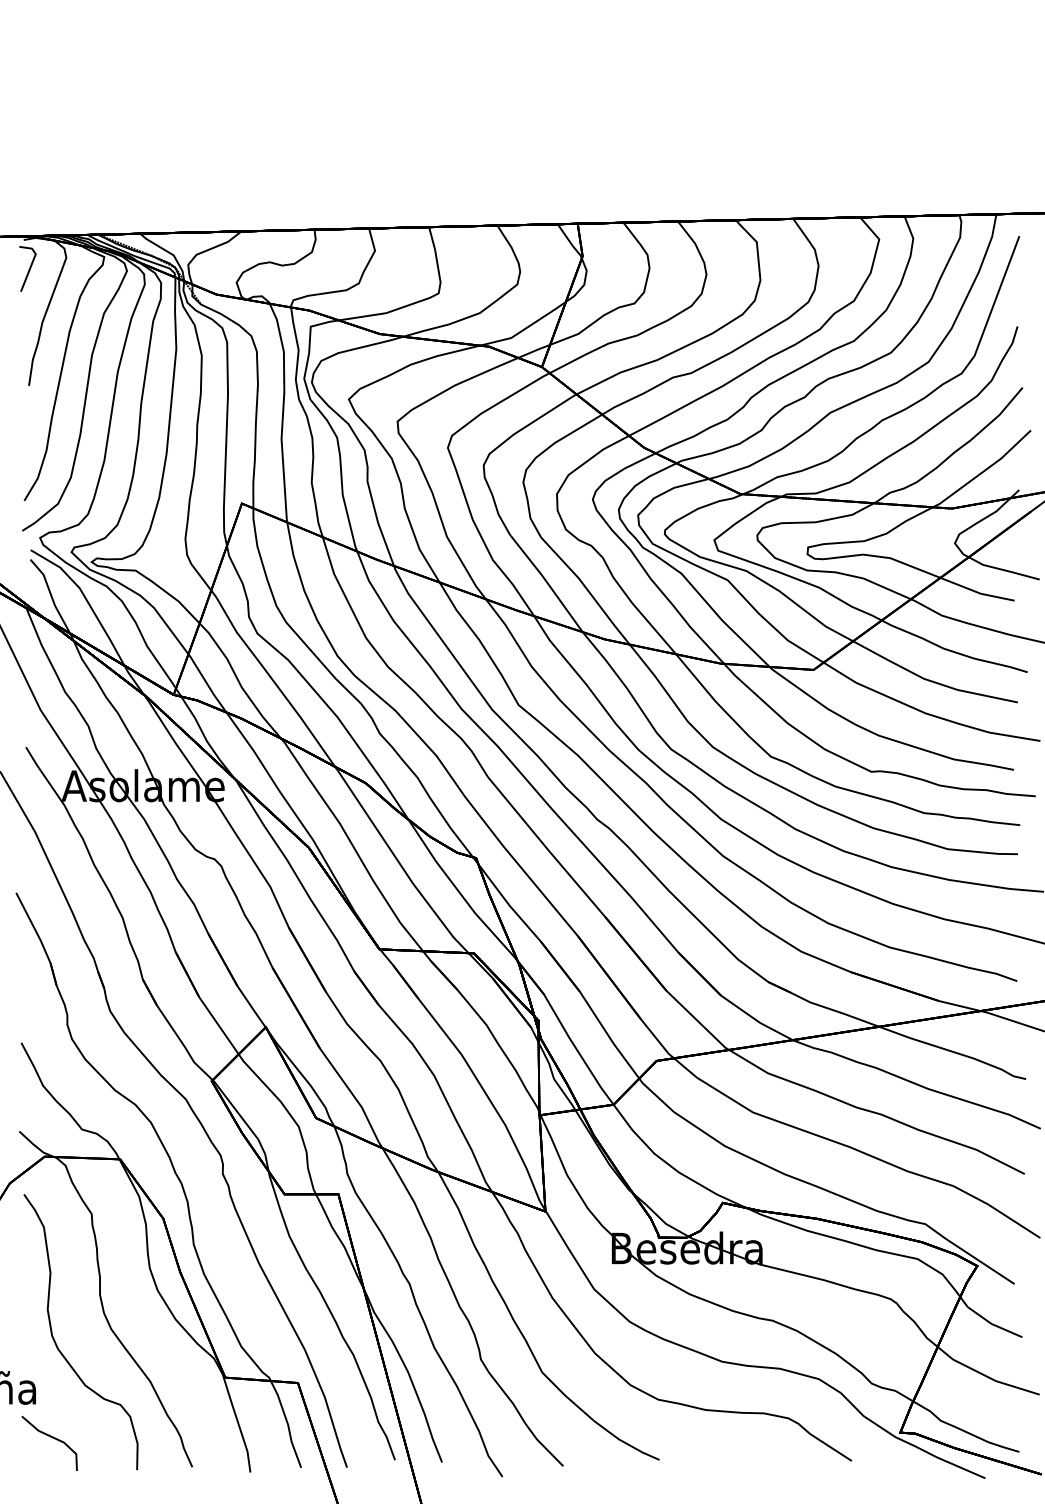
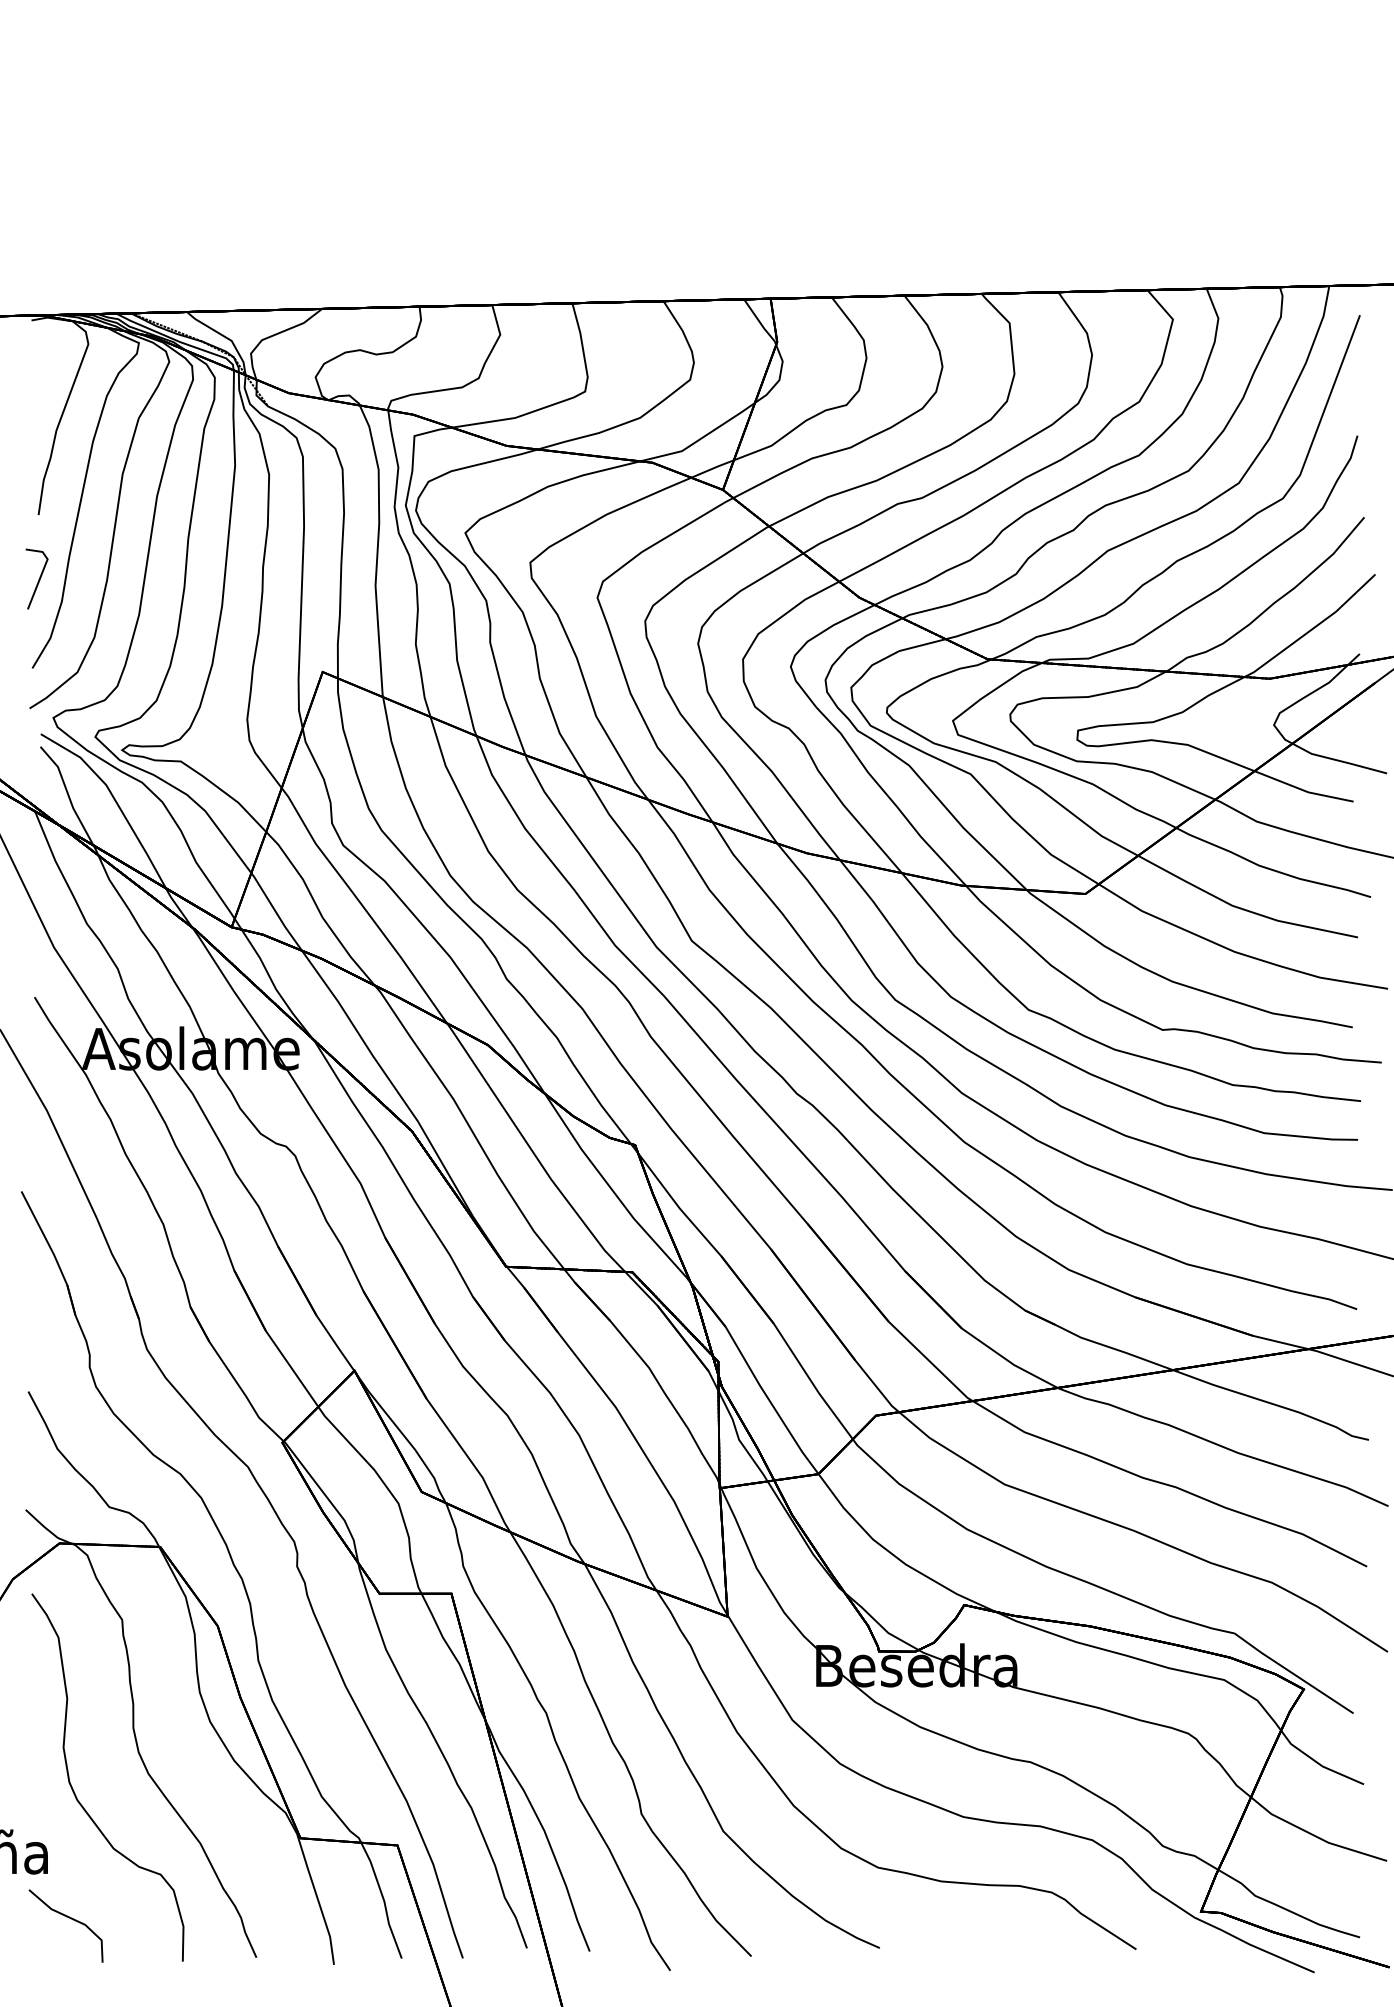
line: (28, 269) -> (38, 579), moved

